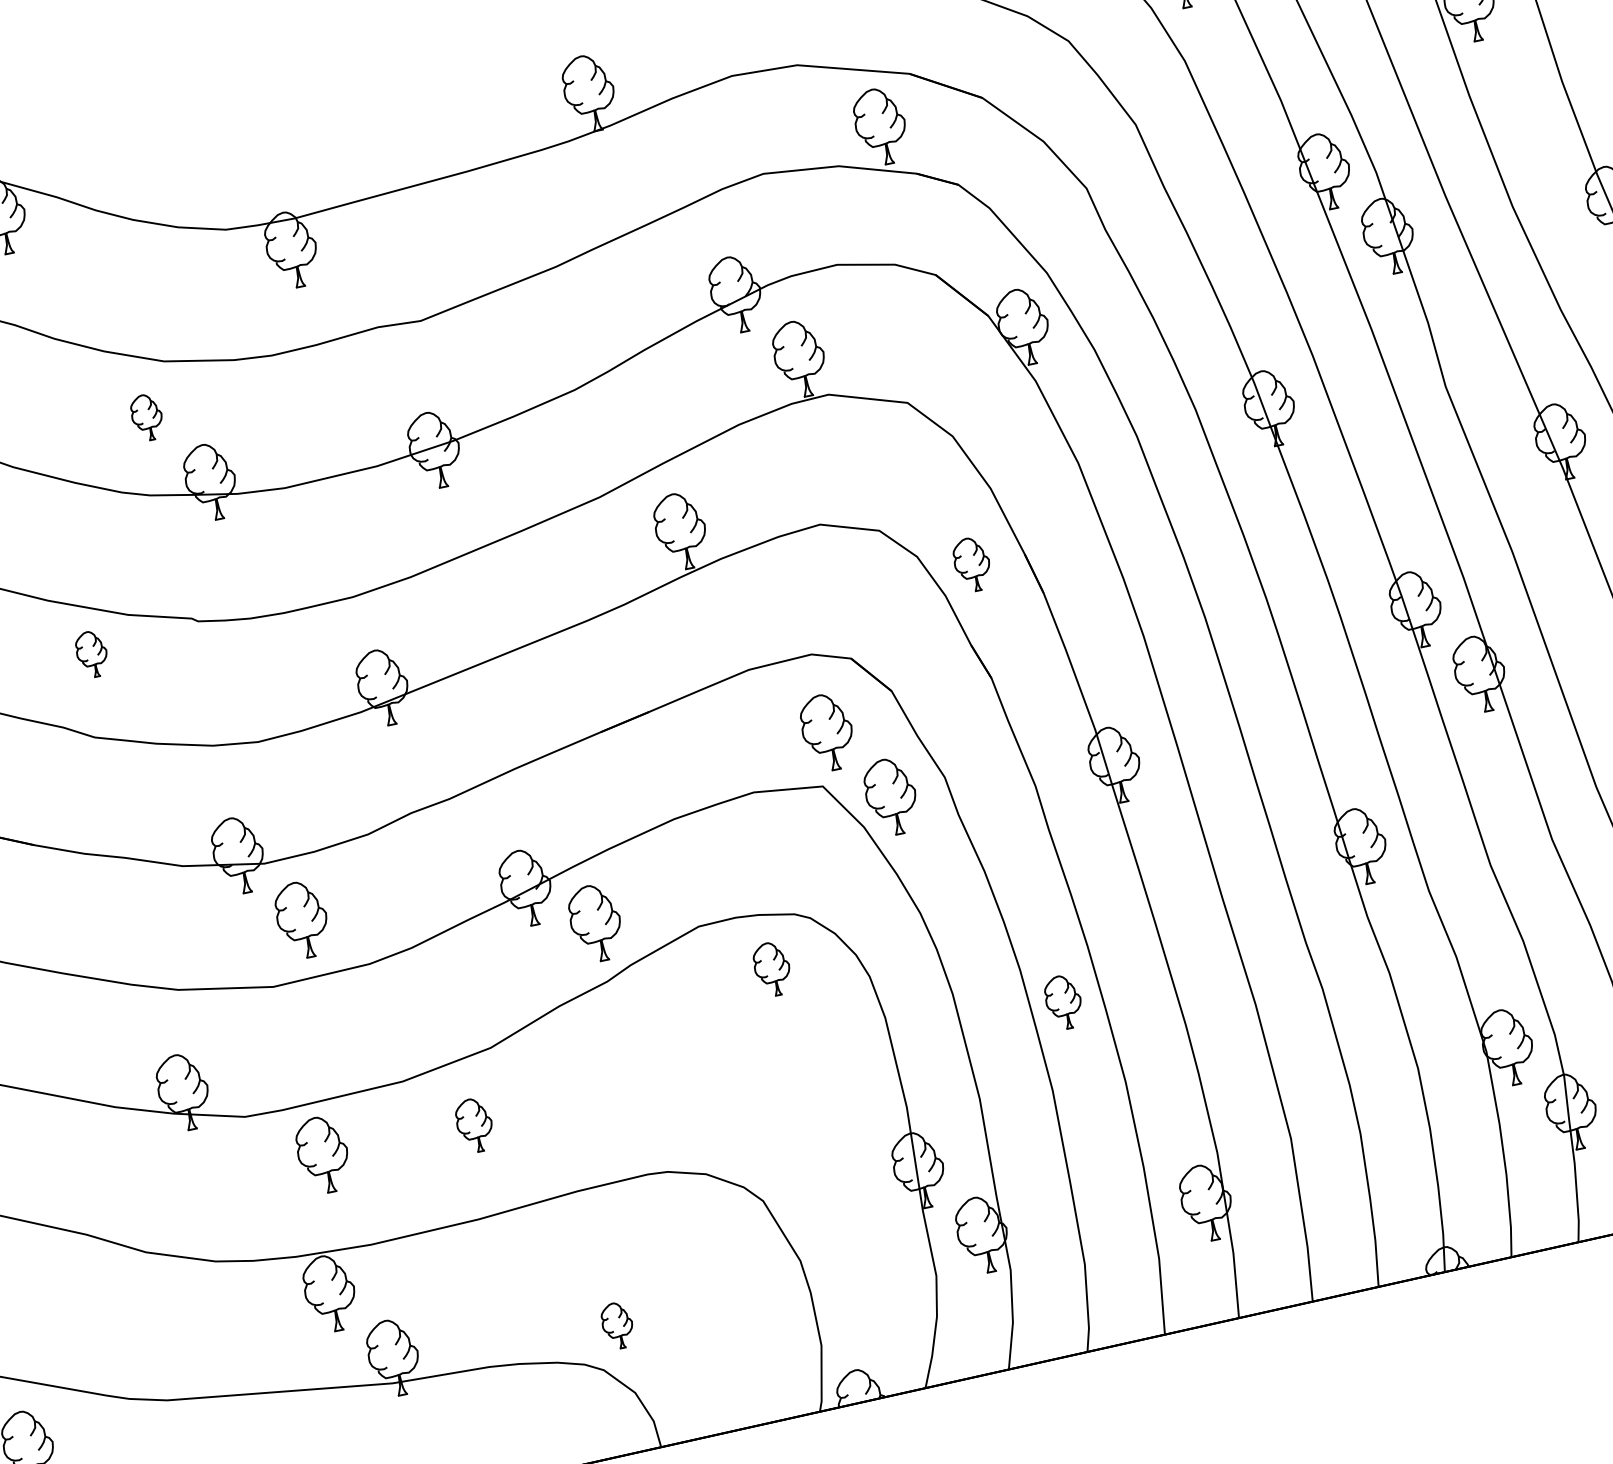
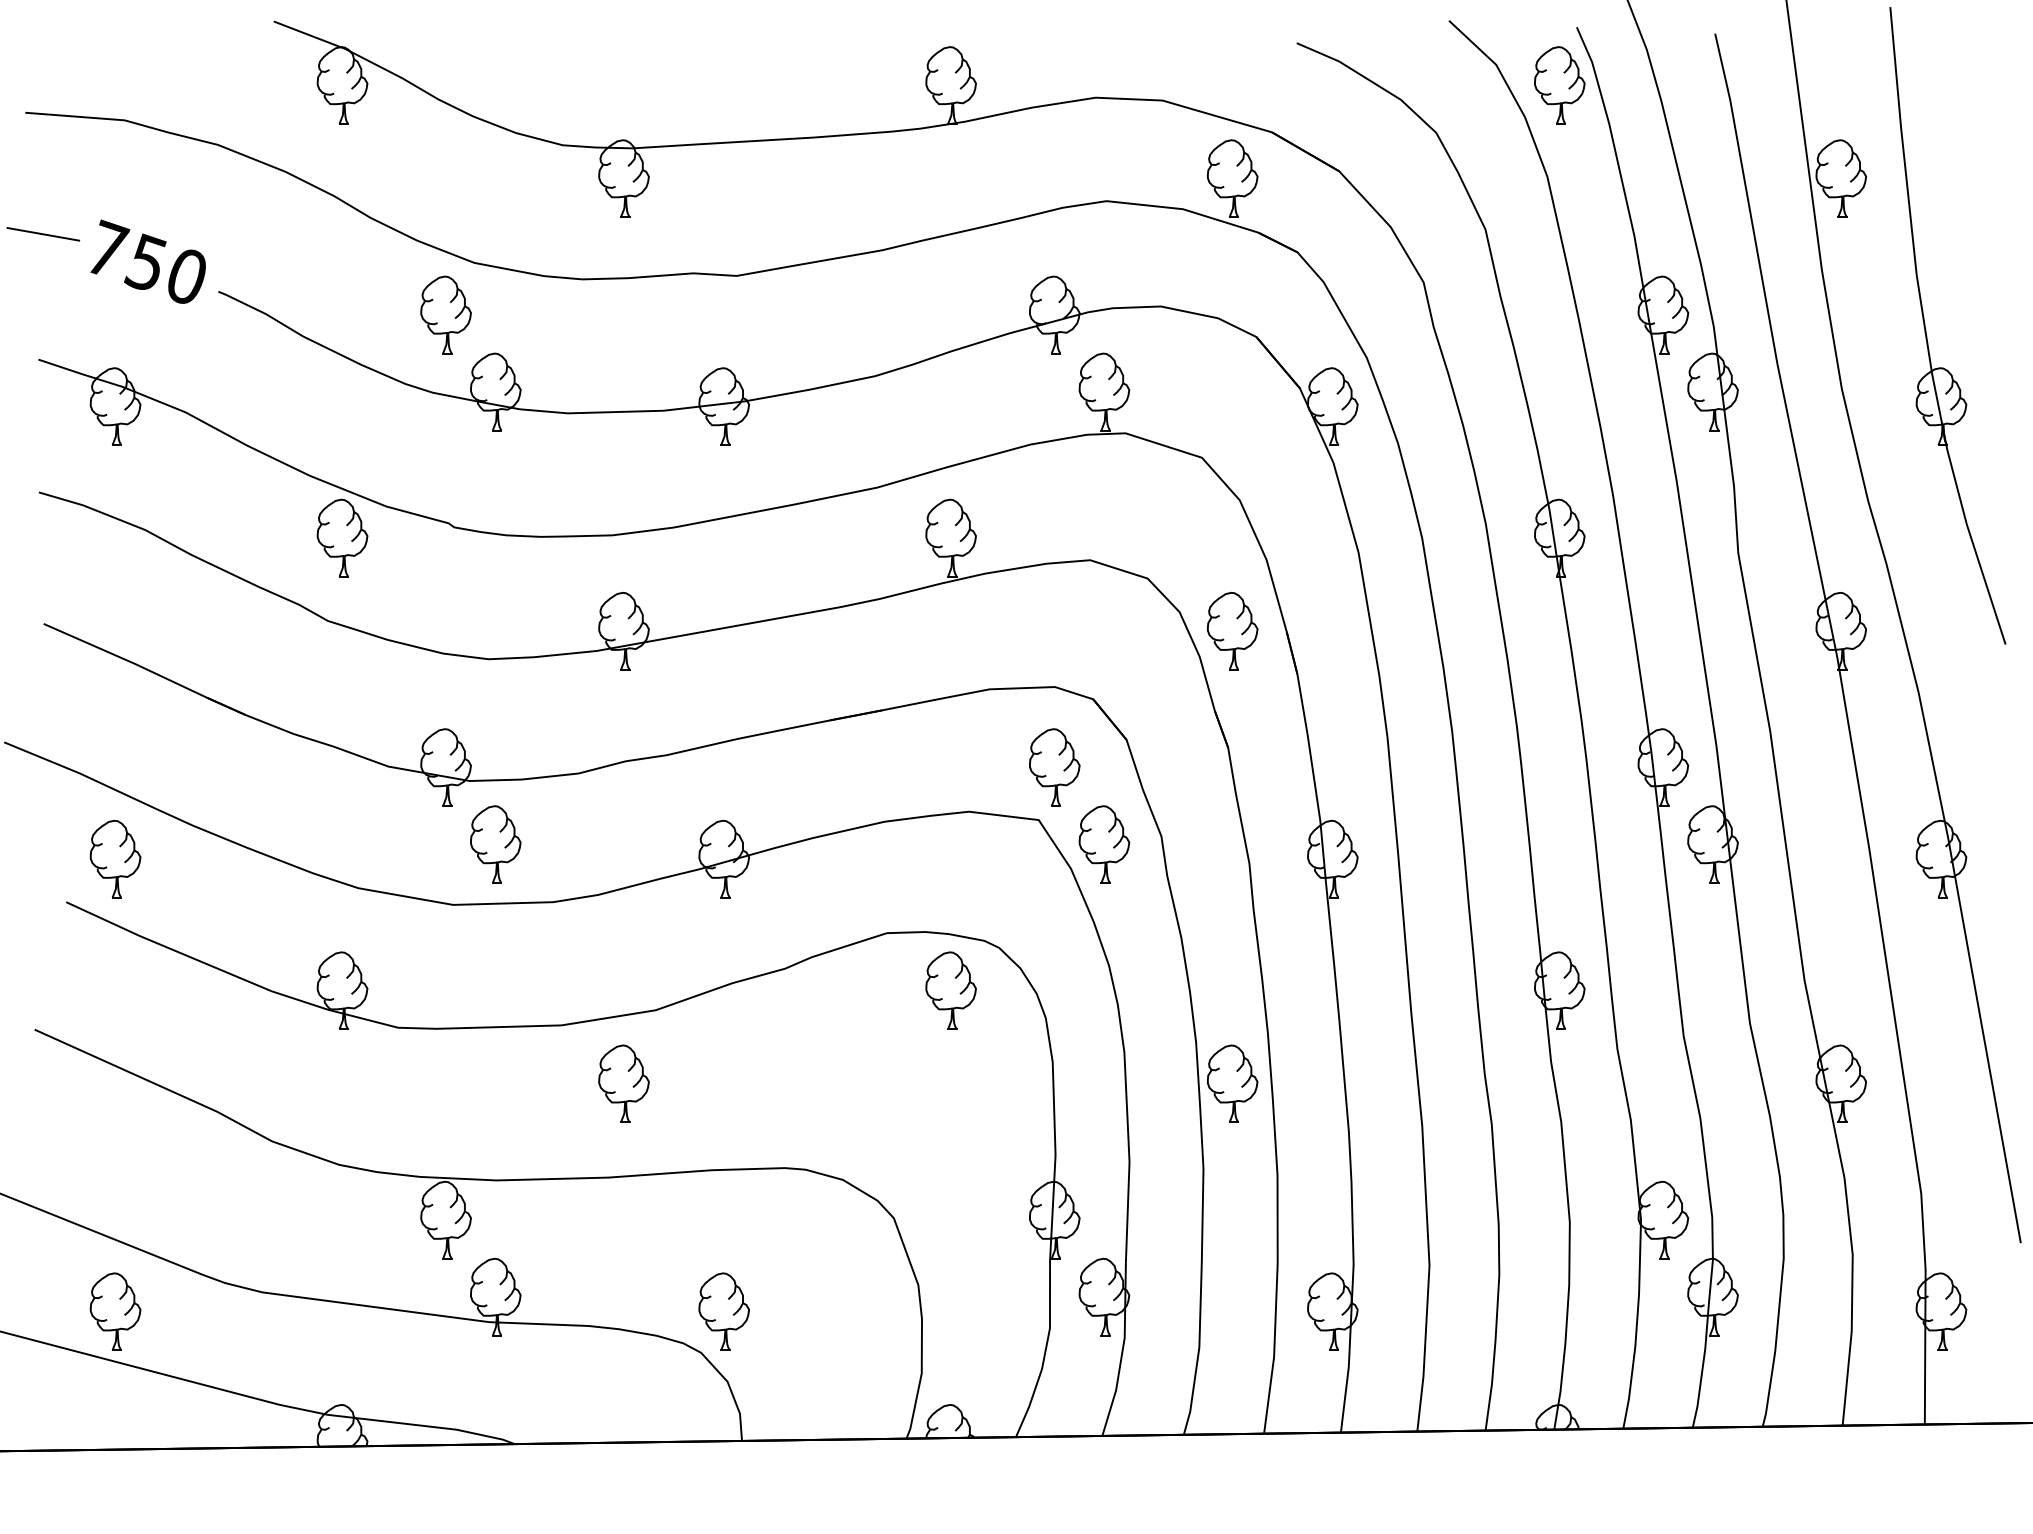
part: (146, 417) -> (445, 314), size x1.67
part: (972, 564) -> (1232, 631), size x1.43
part: (92, 653) -> (342, 537), size x1.67
part: (595, 923) -> (785, 908), removed
part: (771, 969) -> (950, 990), size x1.43
part: (1063, 1002) -> (1232, 1083), size x1.43
part: (474, 1125) -> (623, 1083), size x1.43
part: (322, 1154) -> (467, 1081), removed
part: (617, 1325) -> (723, 1311), size x1.67

